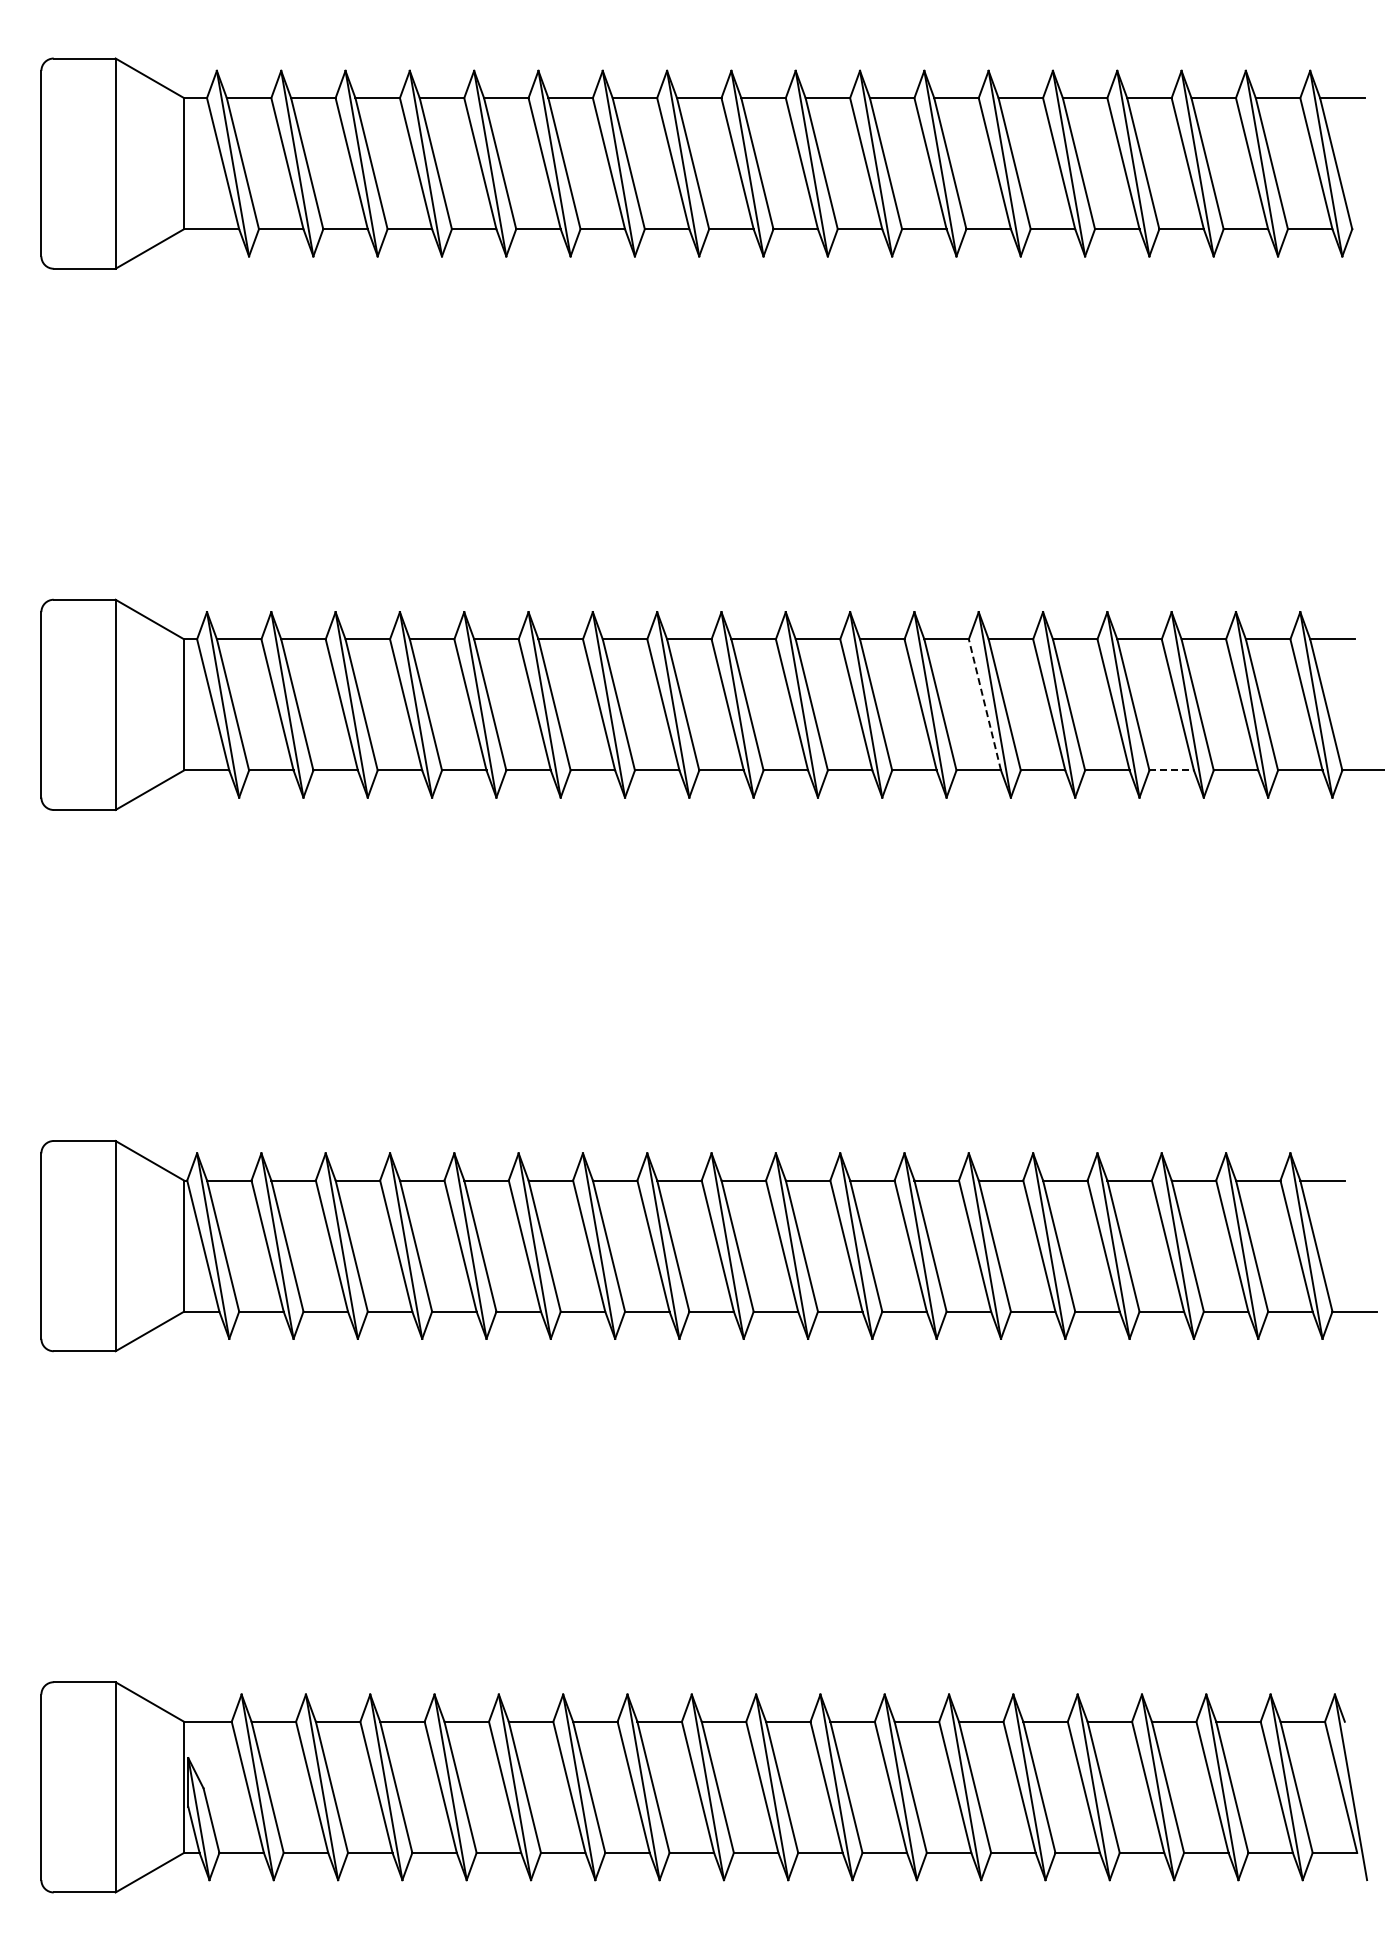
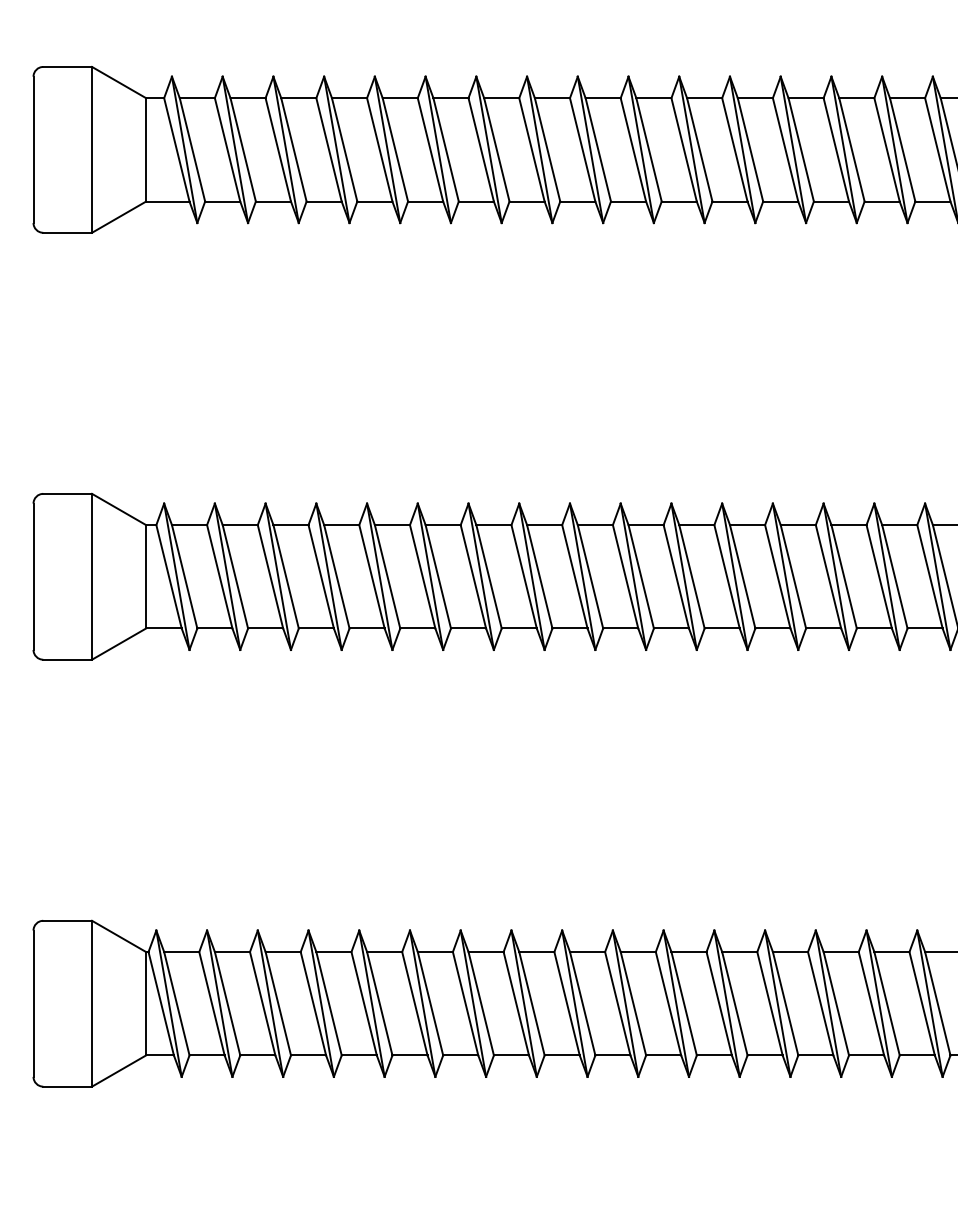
line: (984, 704) -> (777, 576), dashed -> solid
line: (1172, 770) -> (925, 628), dashed -> solid

